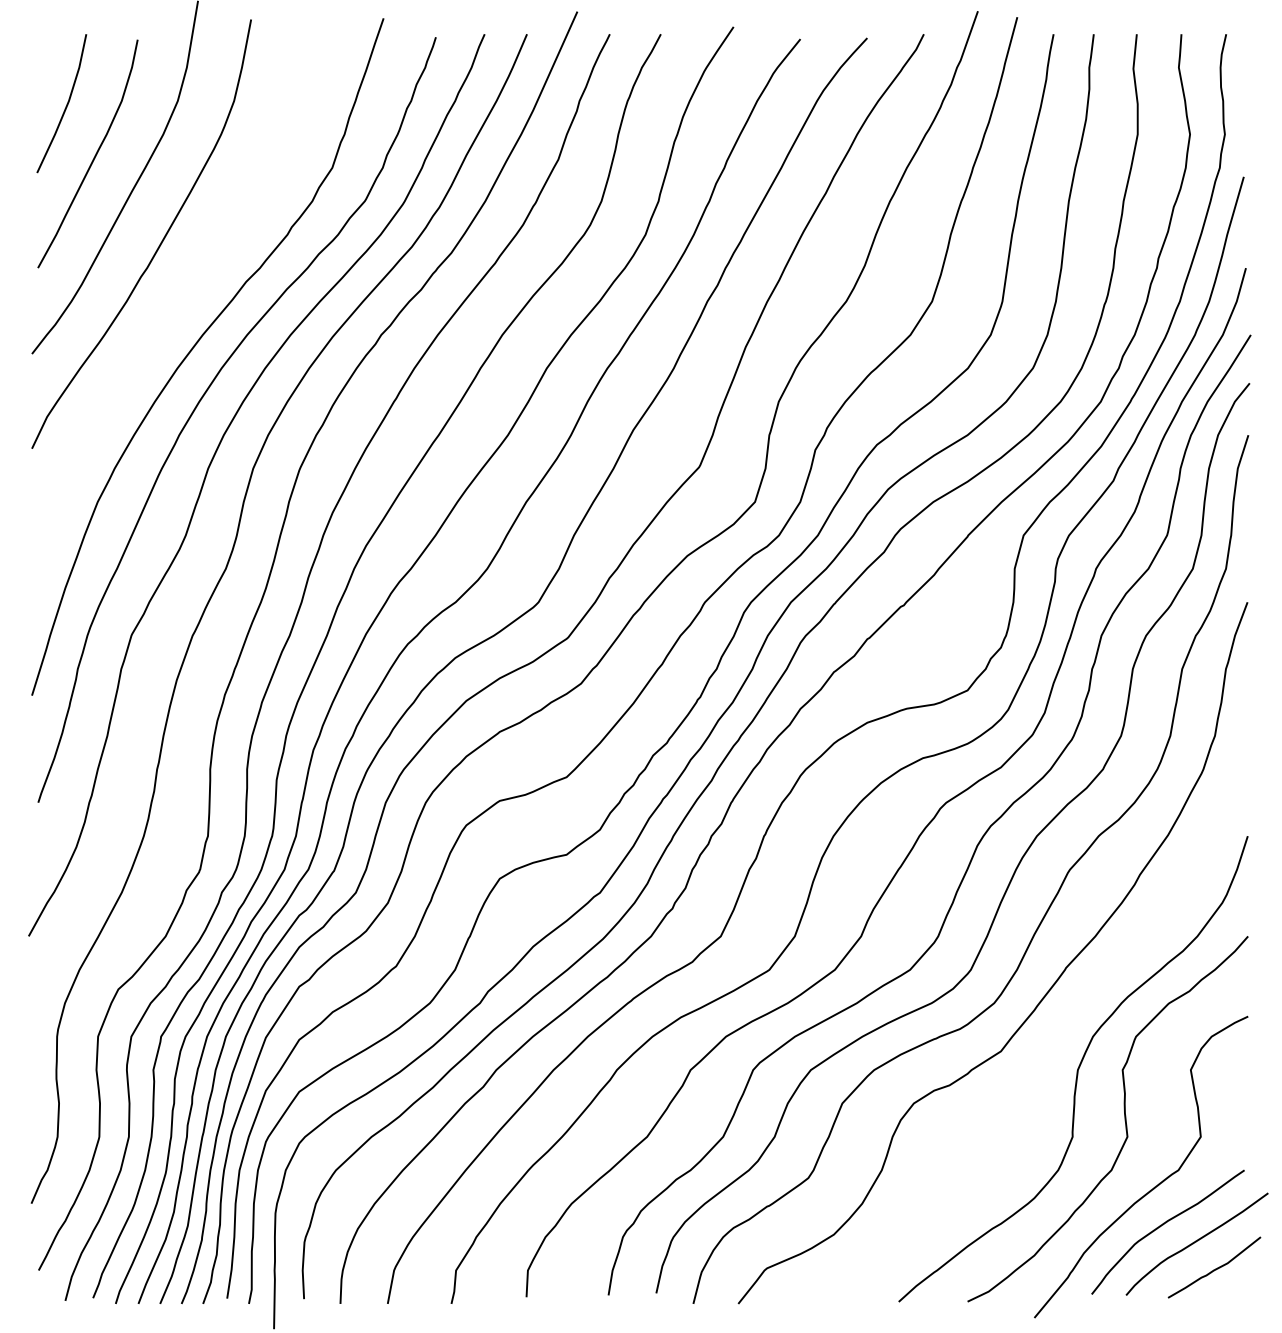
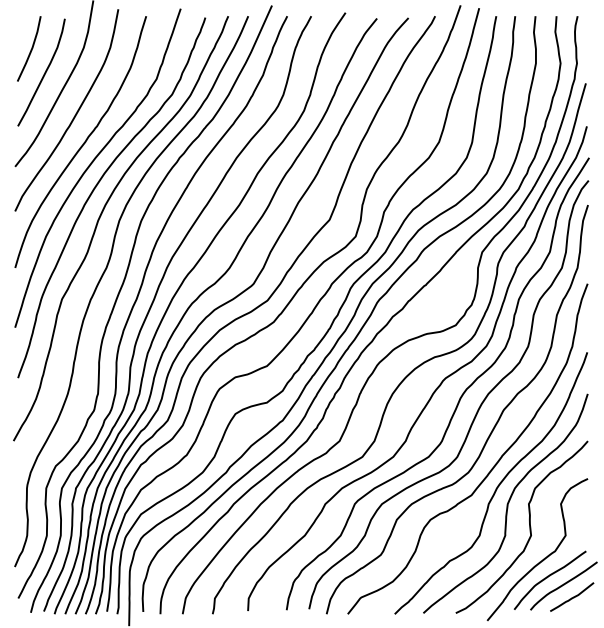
curve: (177, 302) -> (83, 142), added
curve: (1051, 1036) -> (495, 488), added

